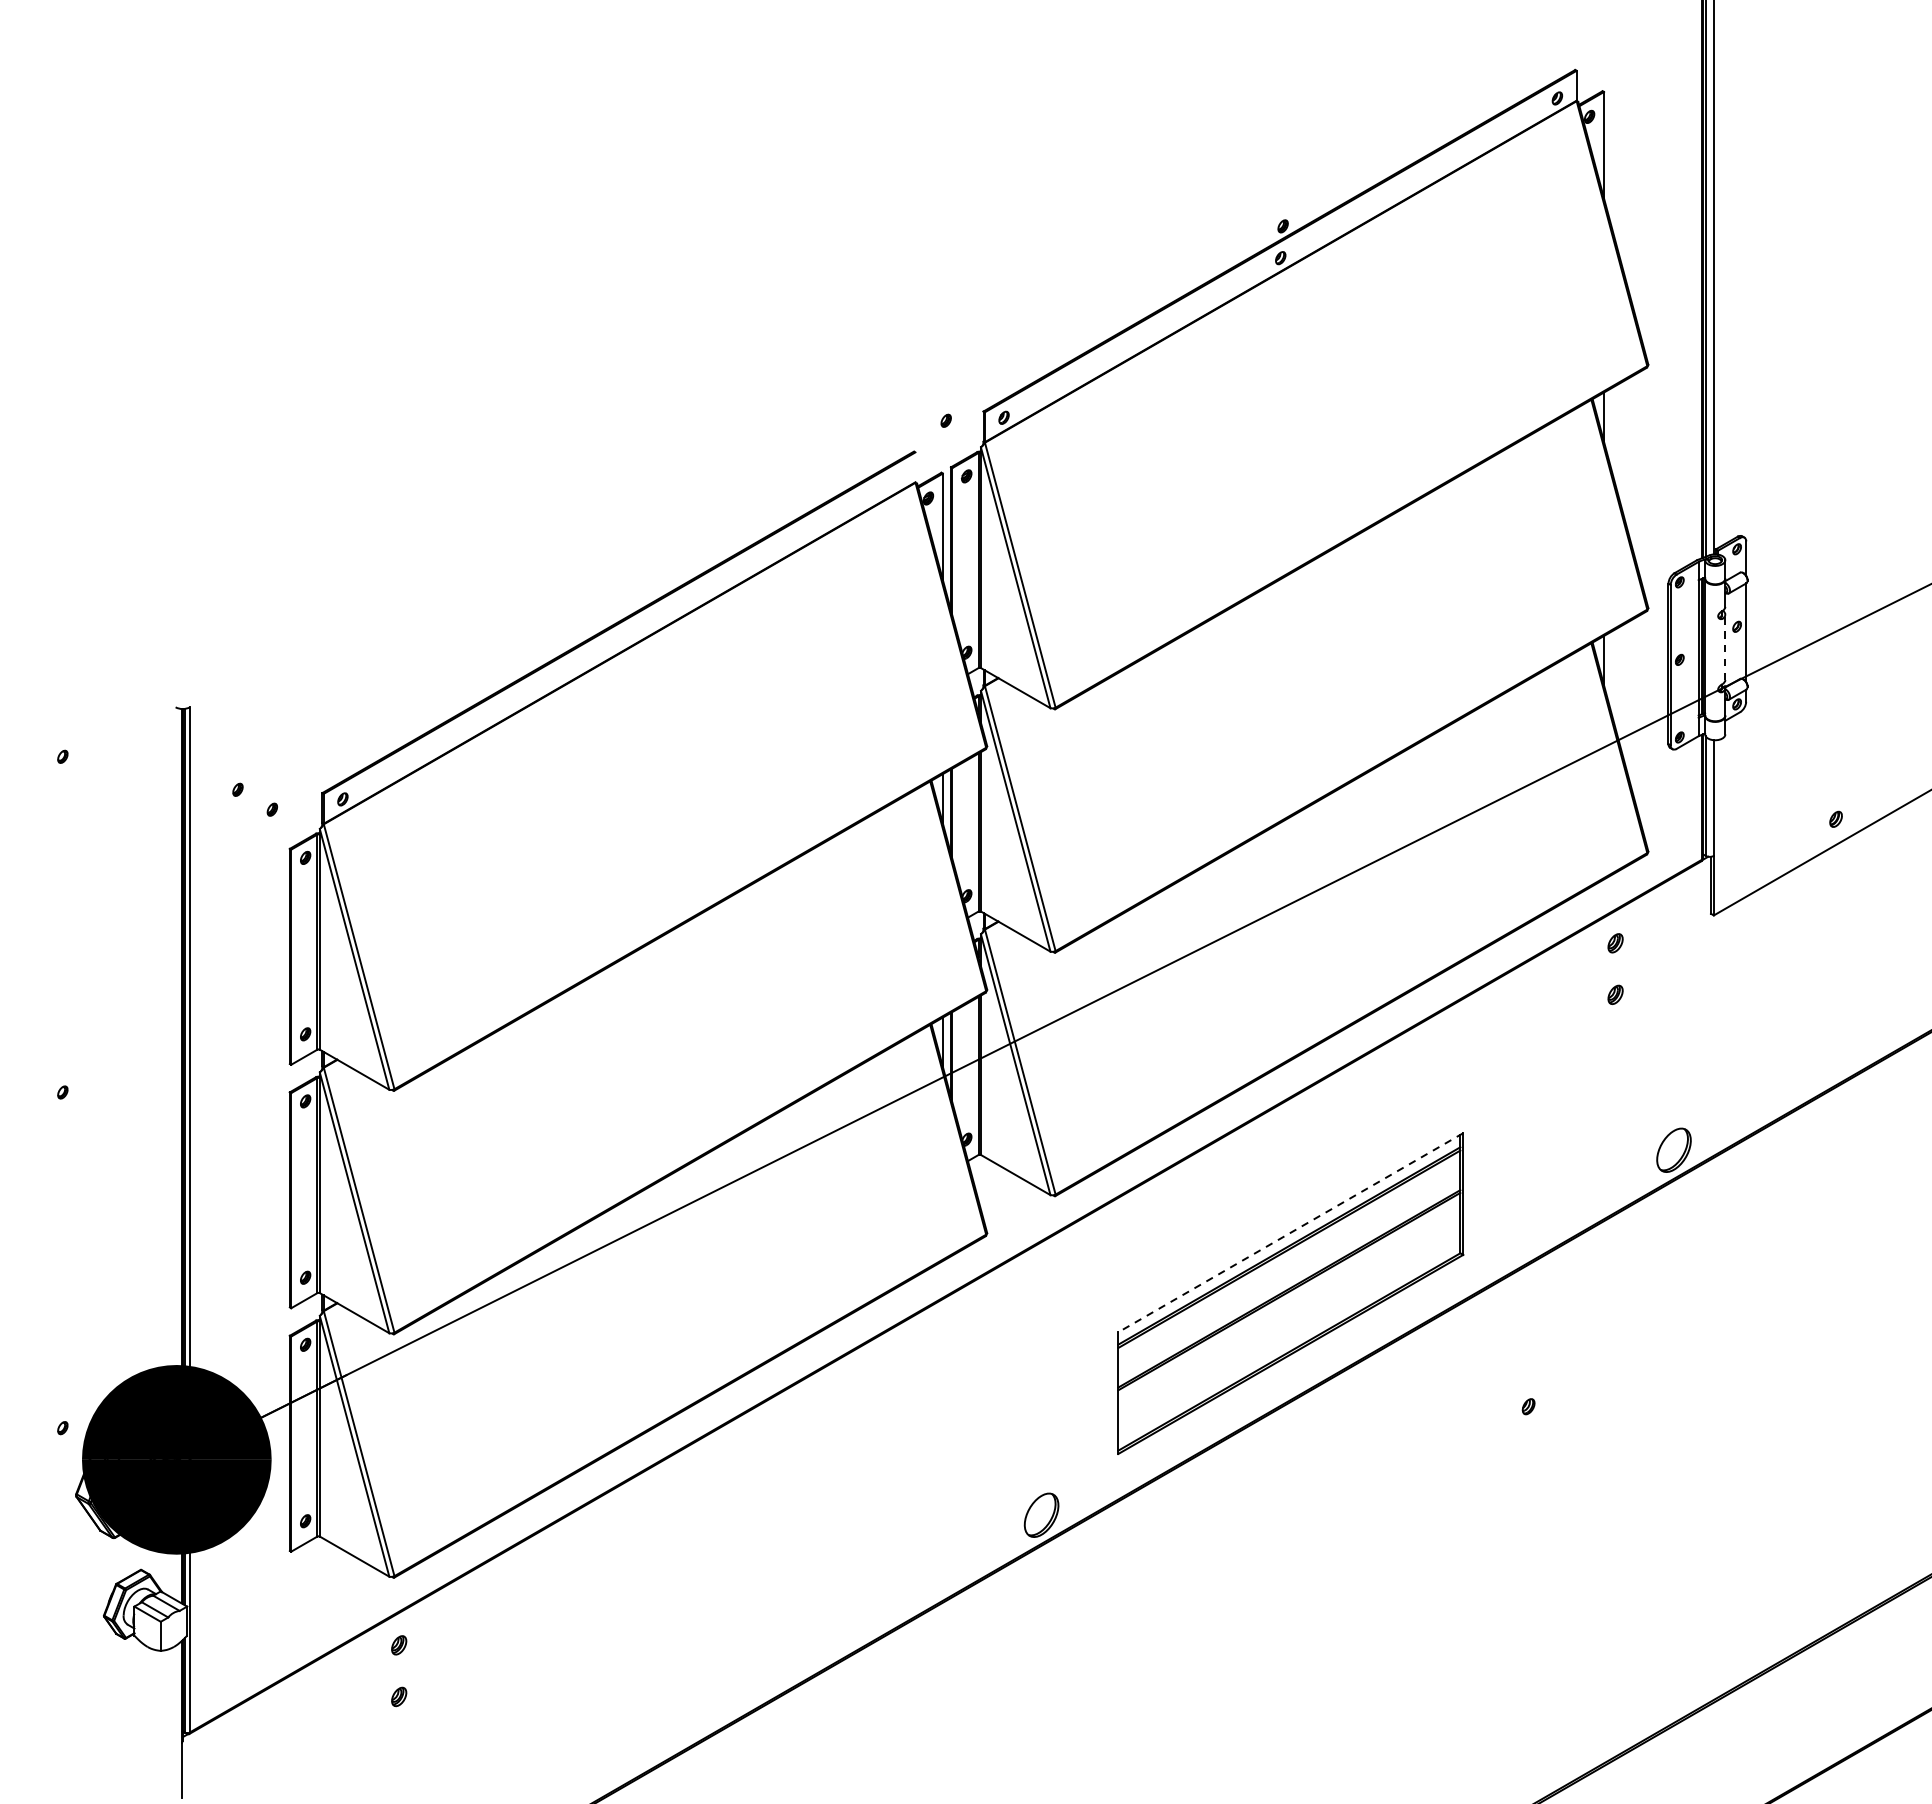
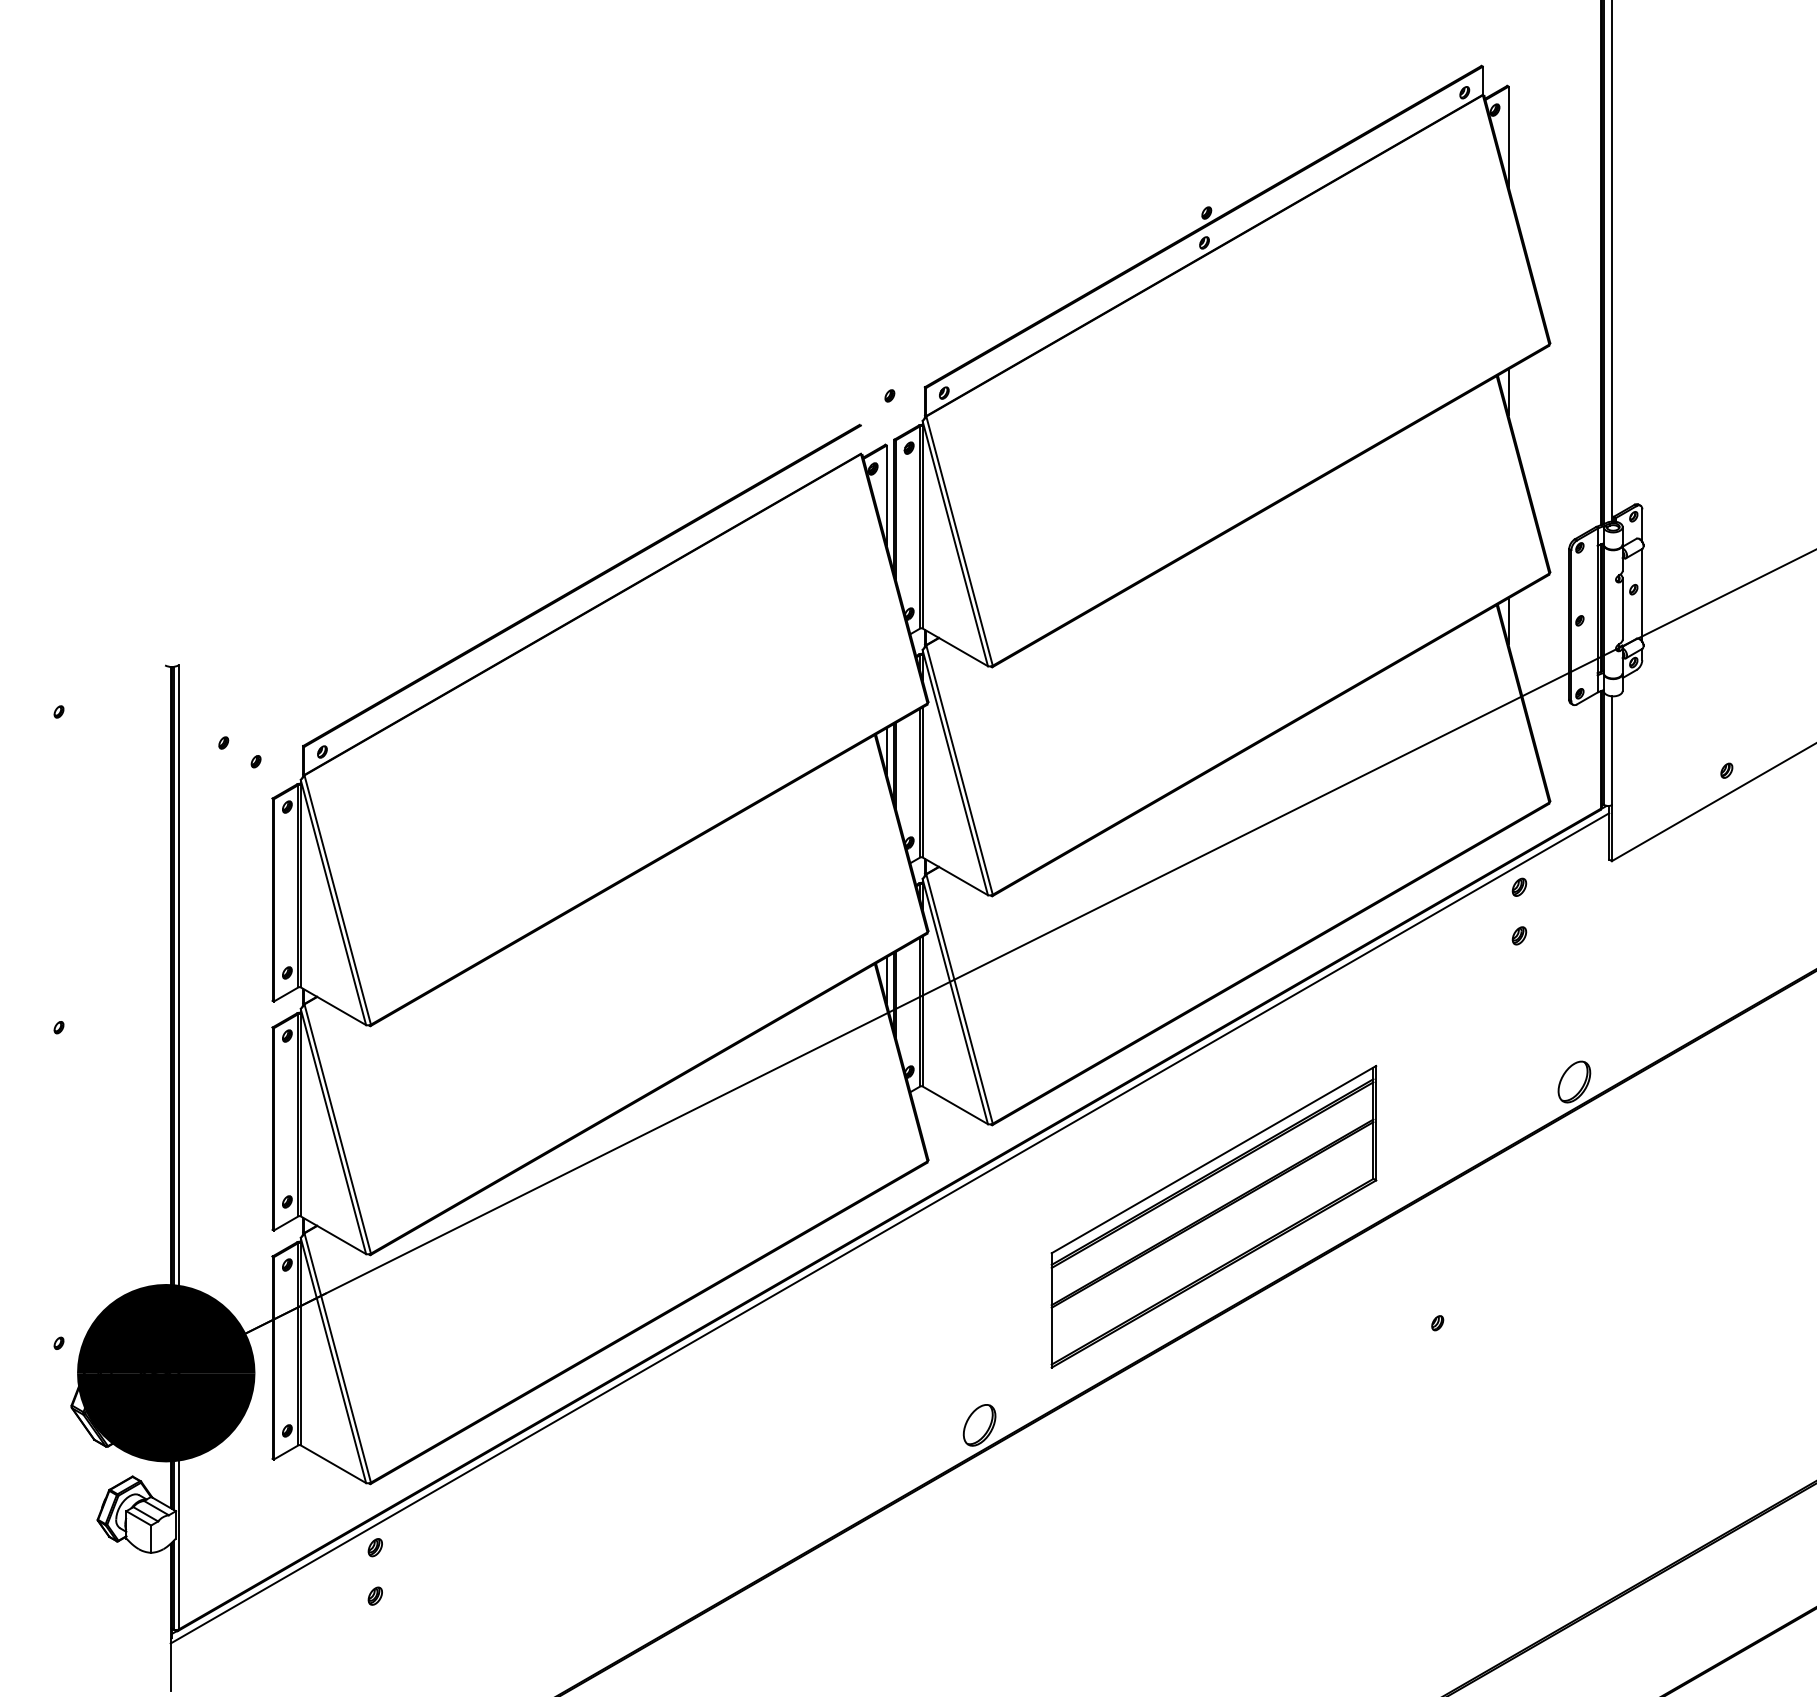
line: (1725, 646) -> (1622, 608), dashed -> solid
line: (1290, 1232) -> (1213, 1159), dashed -> solid
line: (945, 1306) -> (889, 1228), added

